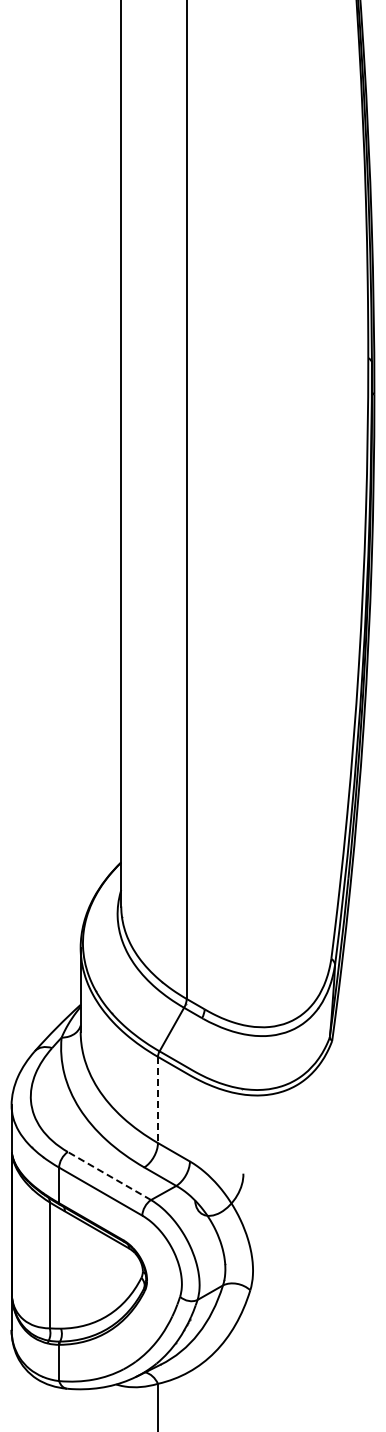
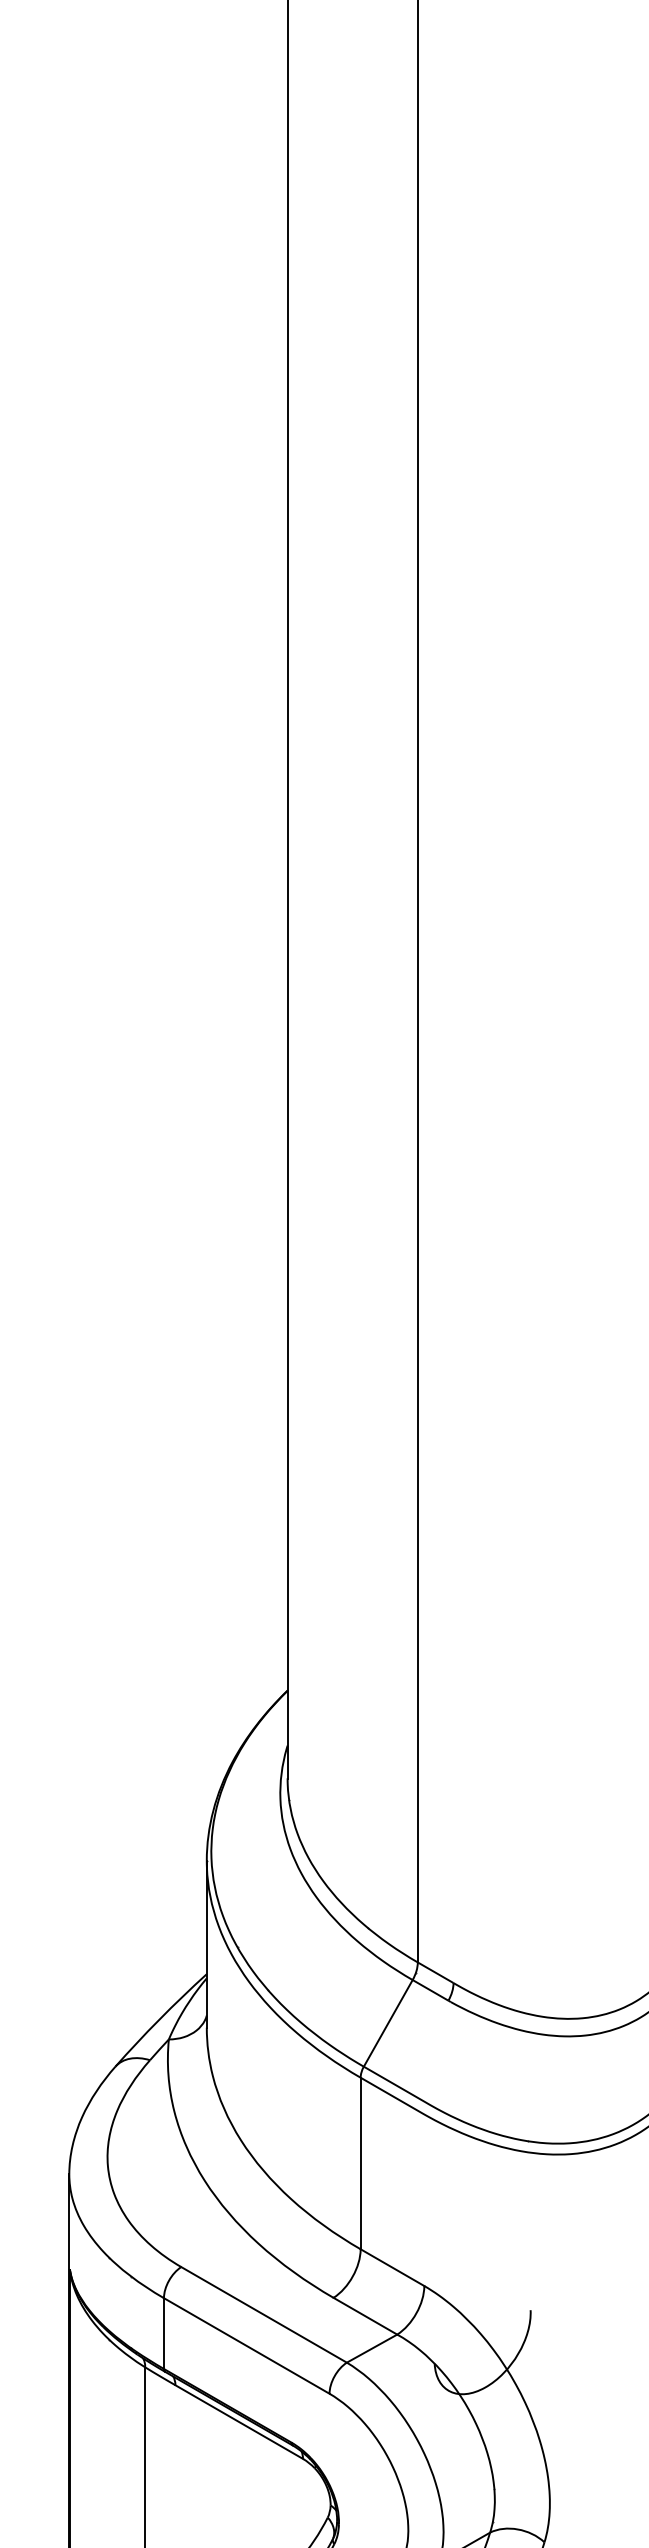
line: (157, 1100) -> (359, 2164), dashed -> solid
line: (109, 1175) -> (264, 2313), dashed -> solid

